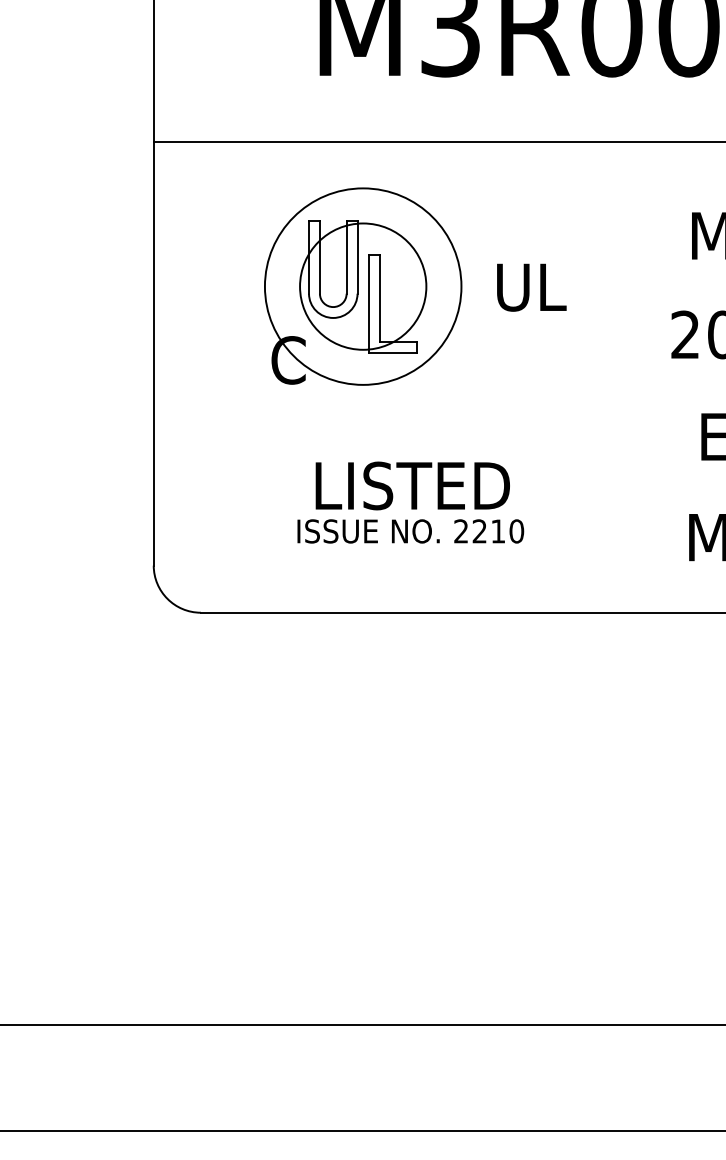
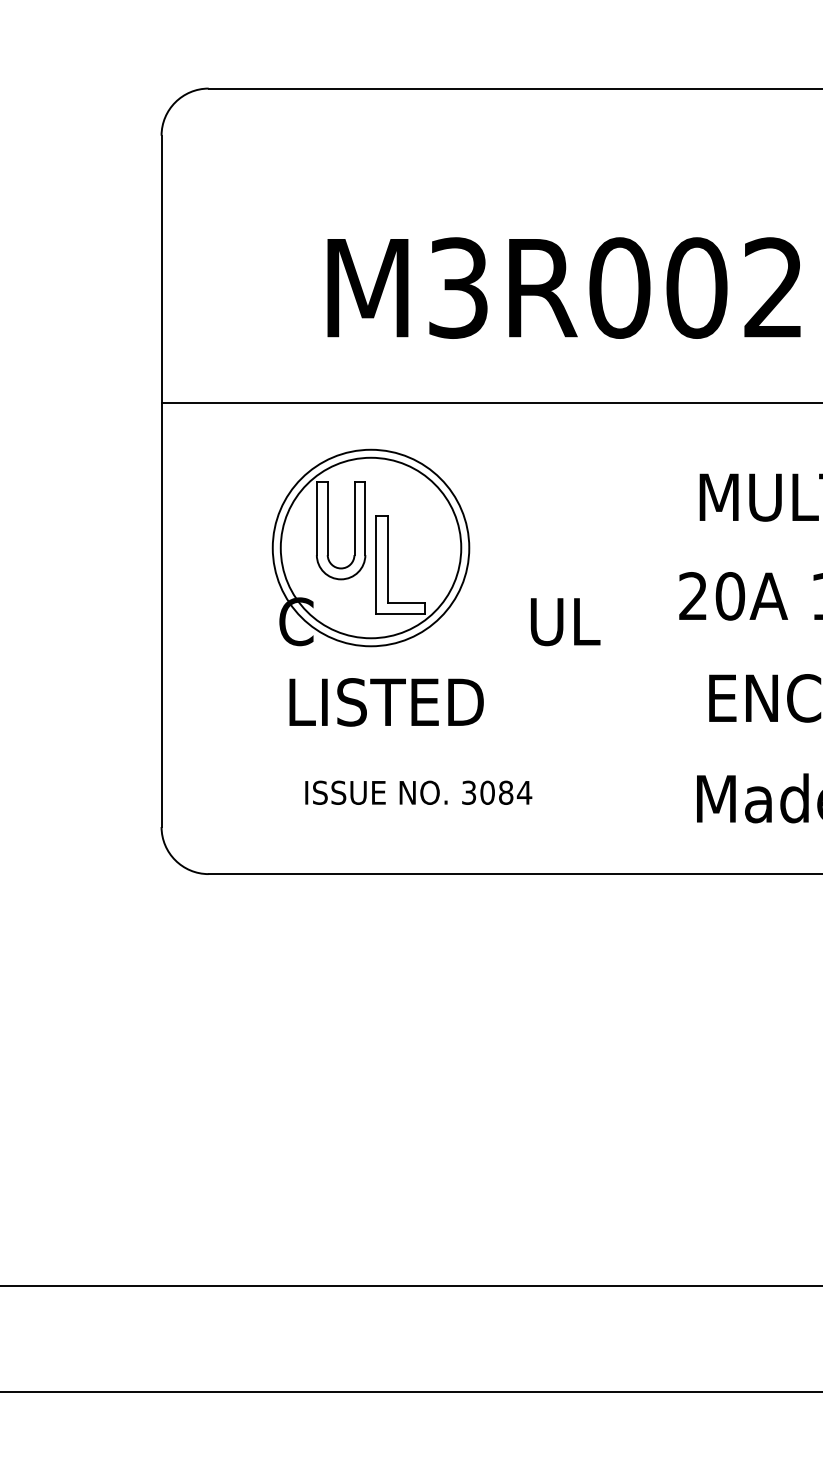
circle: (362, 286) -> (370, 547), size x1.43
text: (531, 288) -> (565, 622), moved
text: (412, 486) -> (386, 702), moved
text: (489, 531) -> (497, 792), 2210 -> 3084

